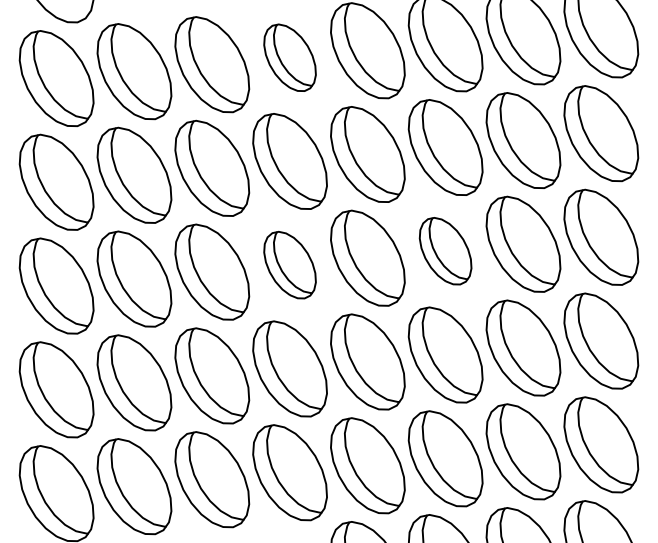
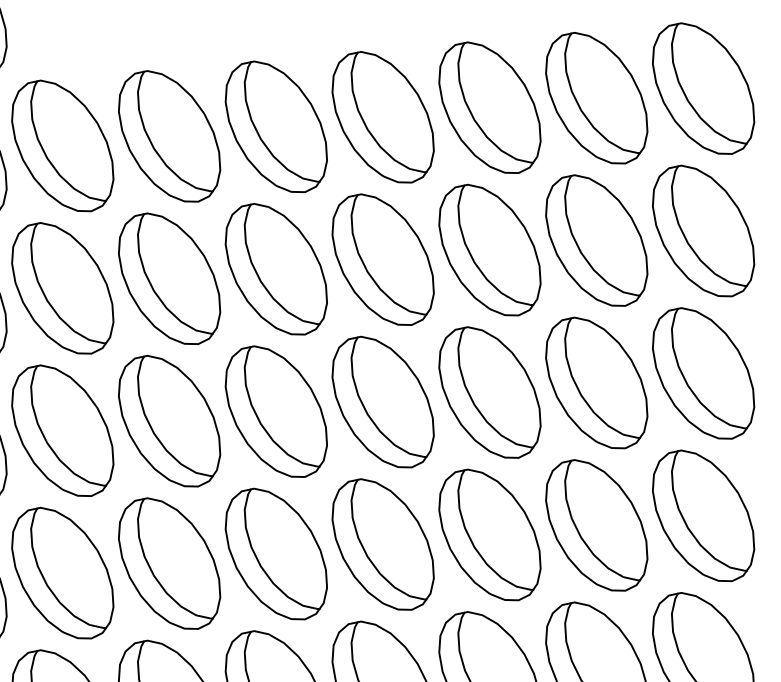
part: (289, 57) -> (275, 126), size x1.43
part: (445, 250) -> (489, 391), size x1.43
part: (289, 264) -> (275, 410), size x1.43

